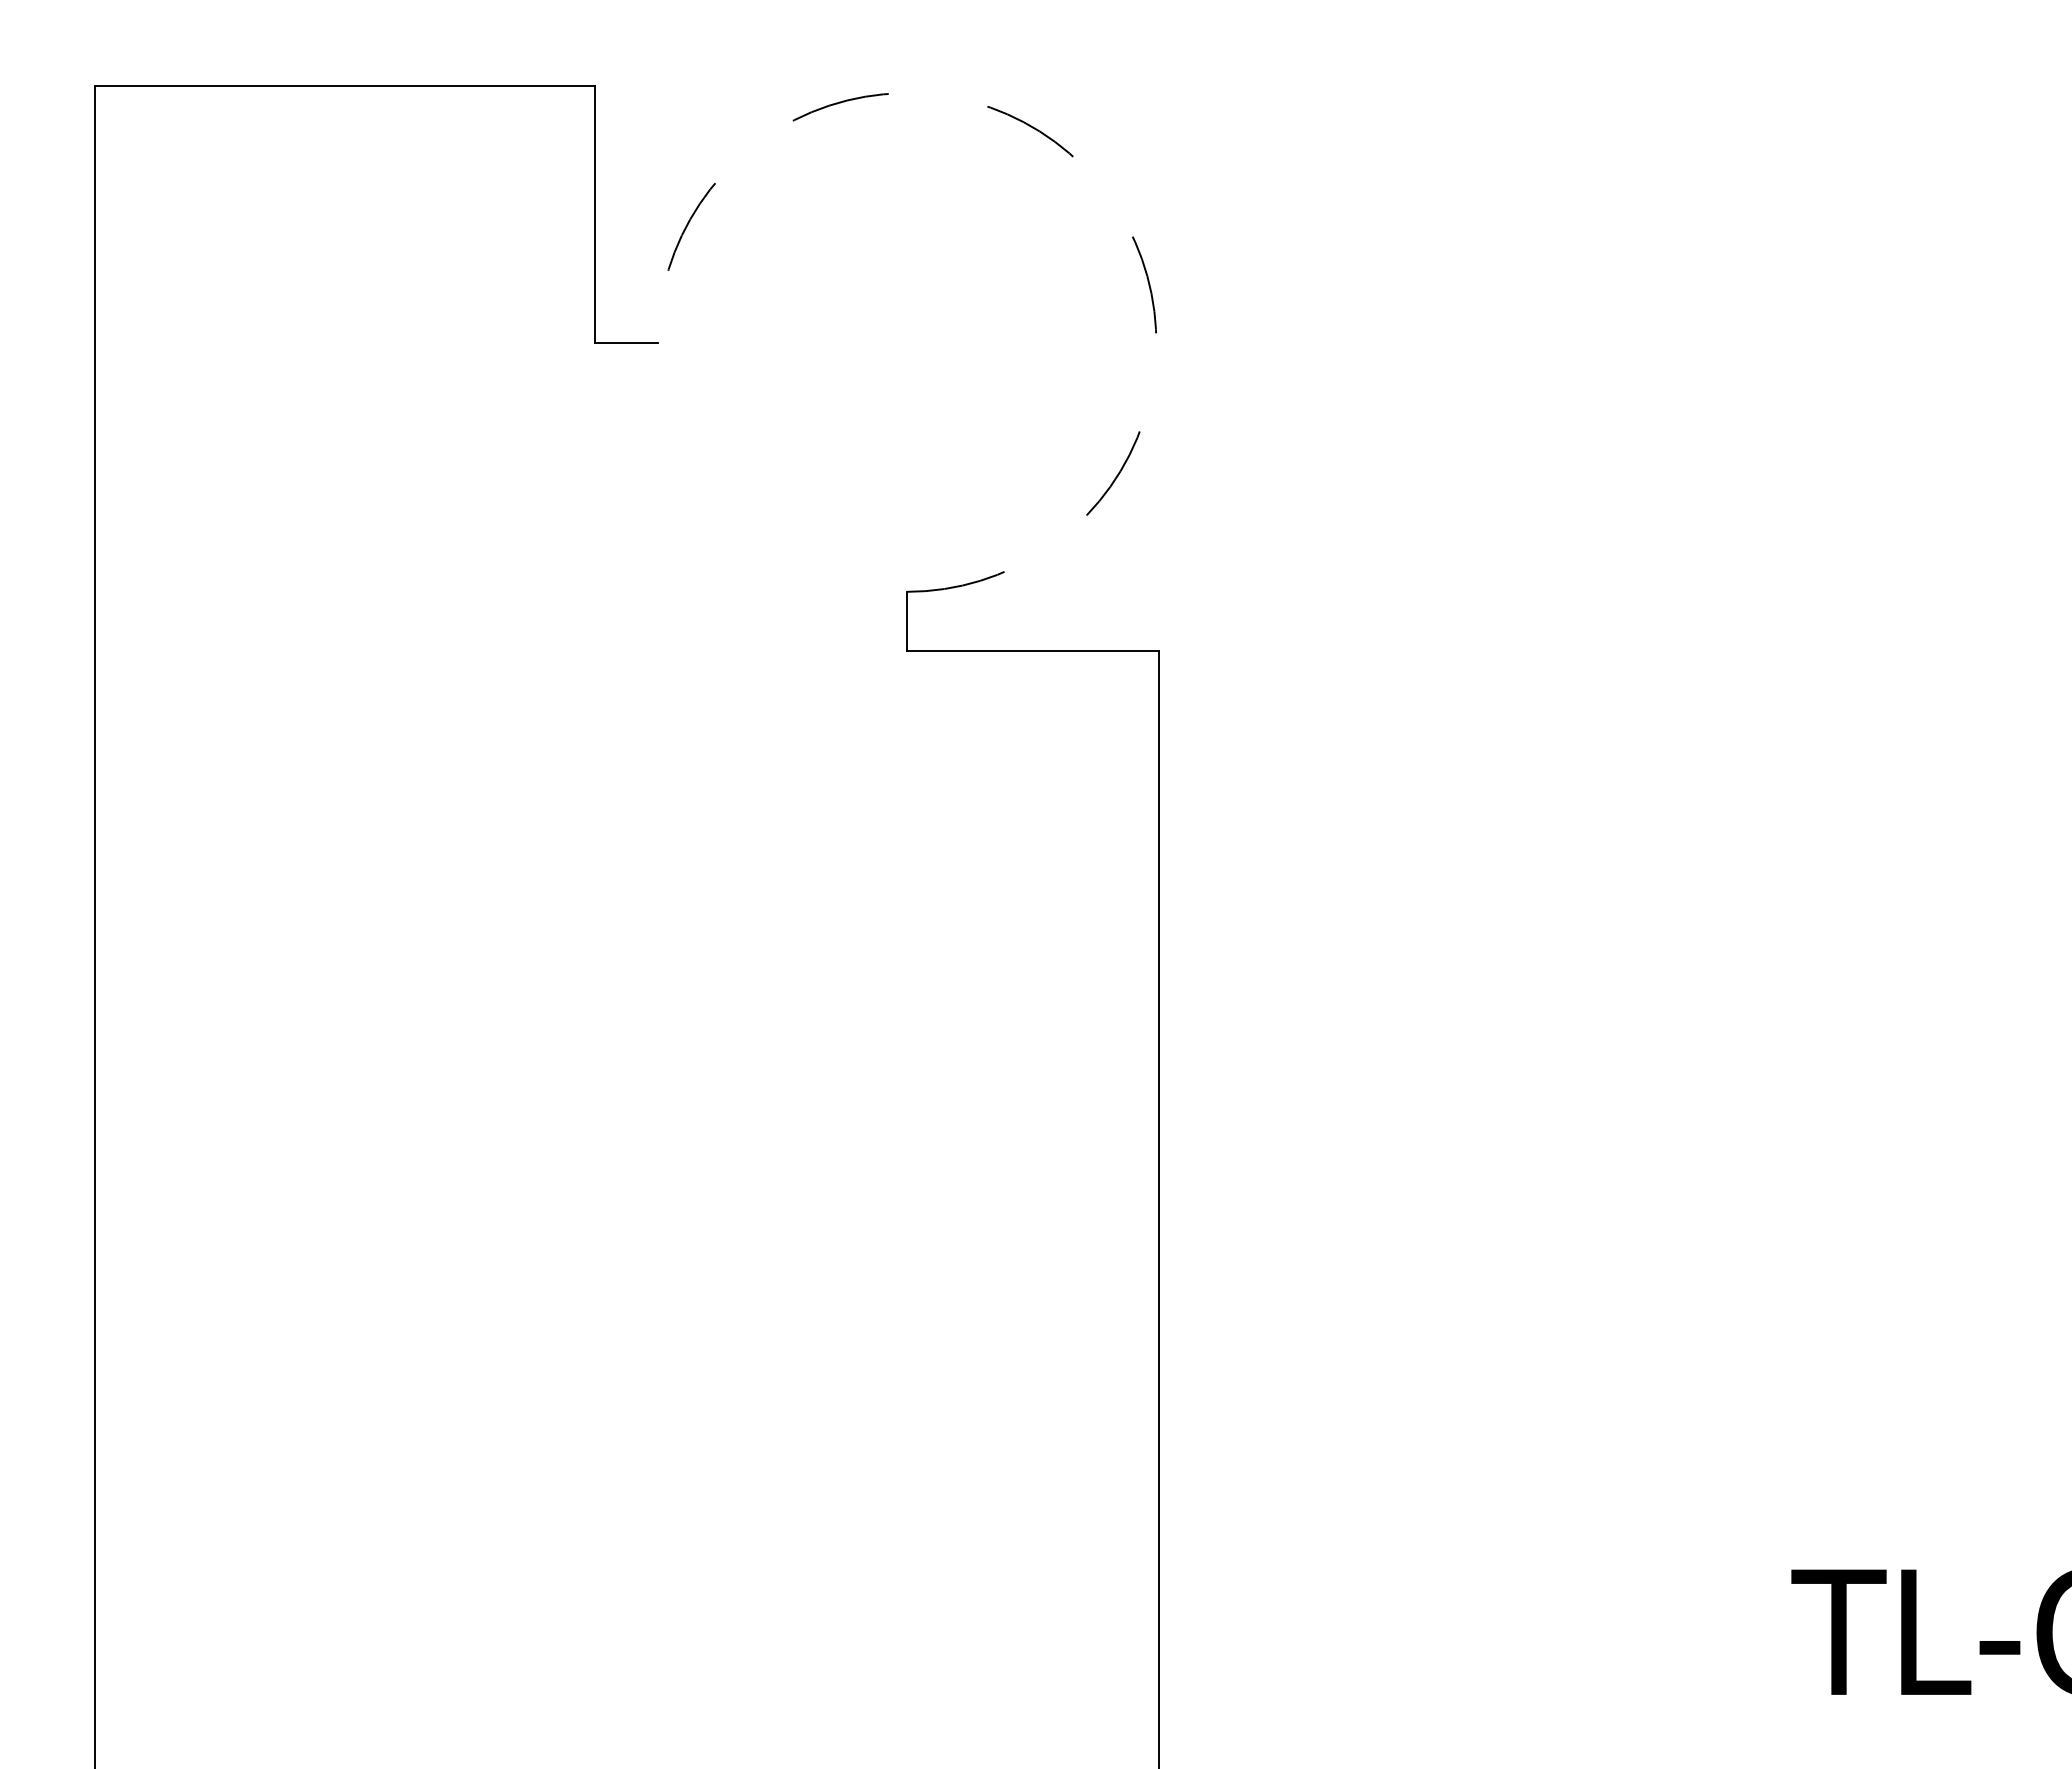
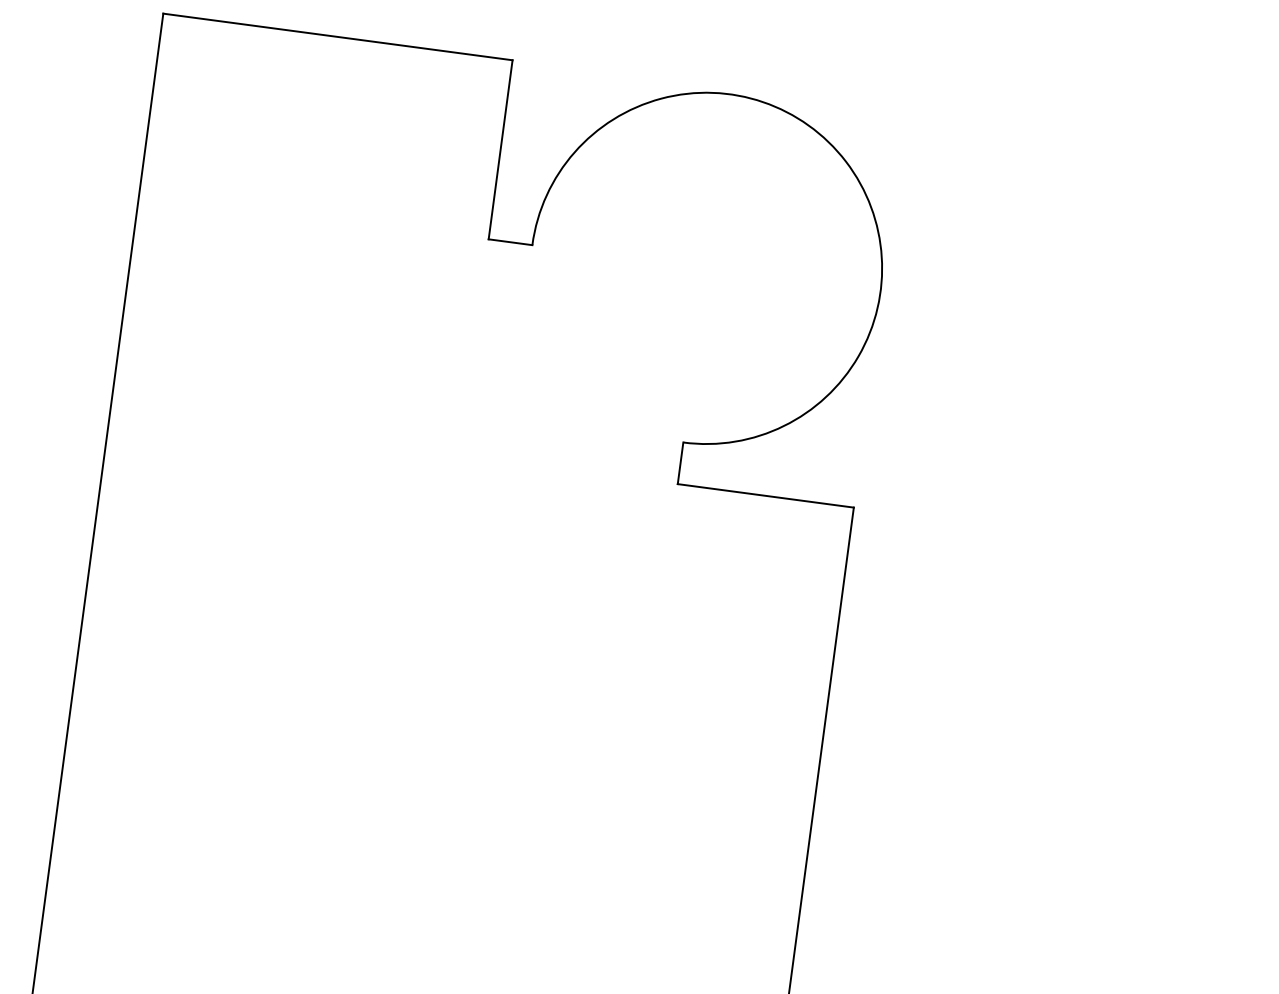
arc: (1083, 166) -> (846, 161), dashed -> solid

